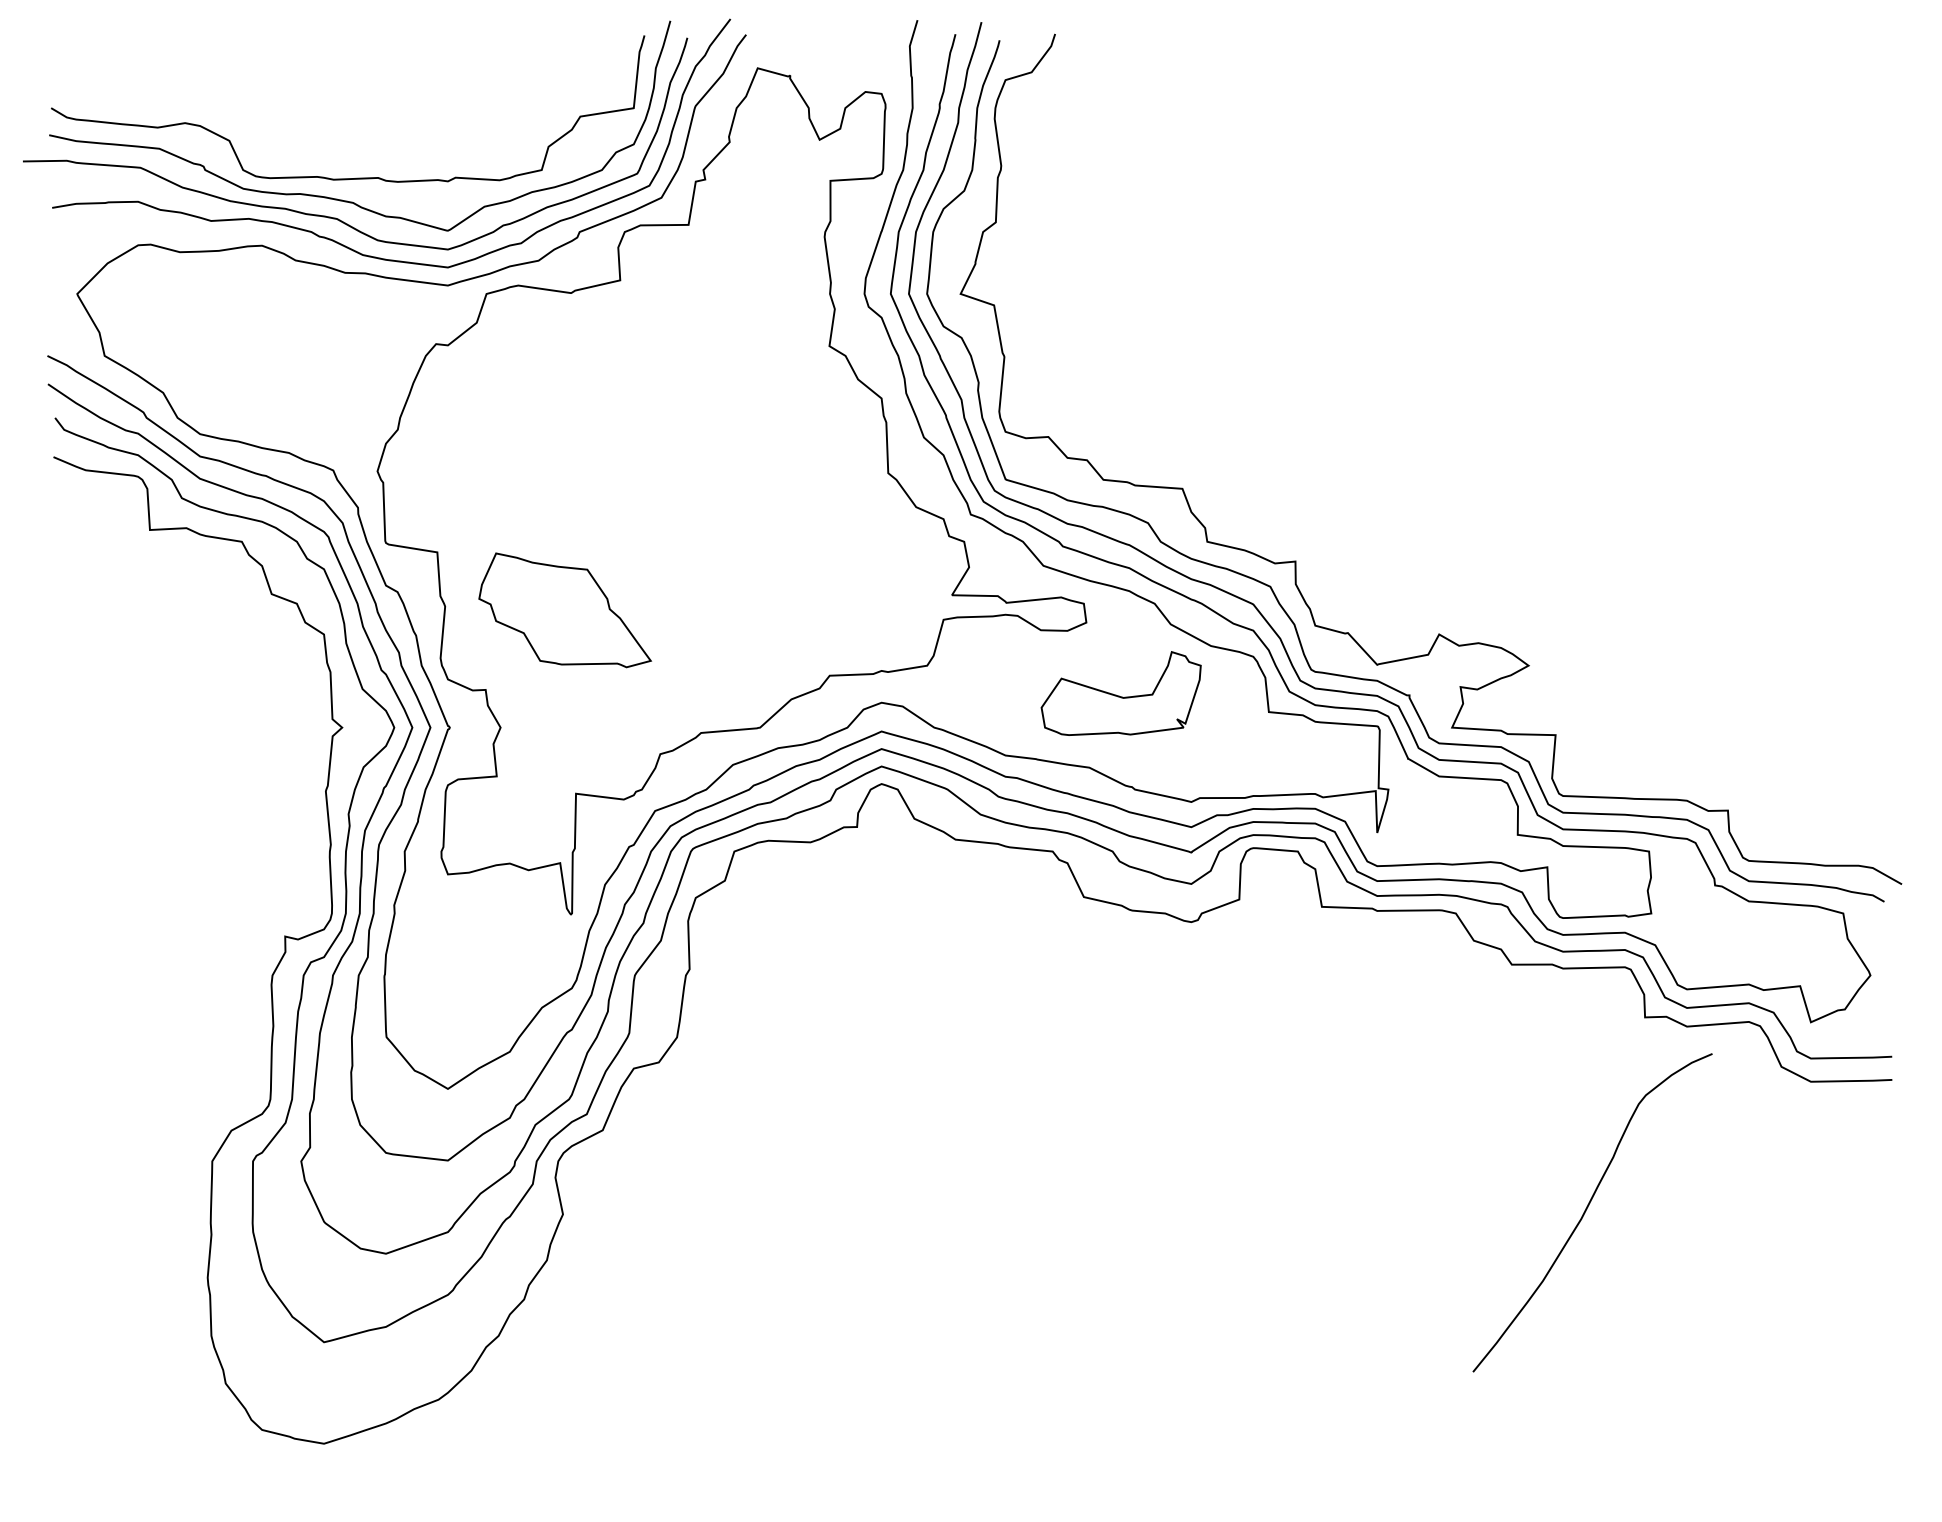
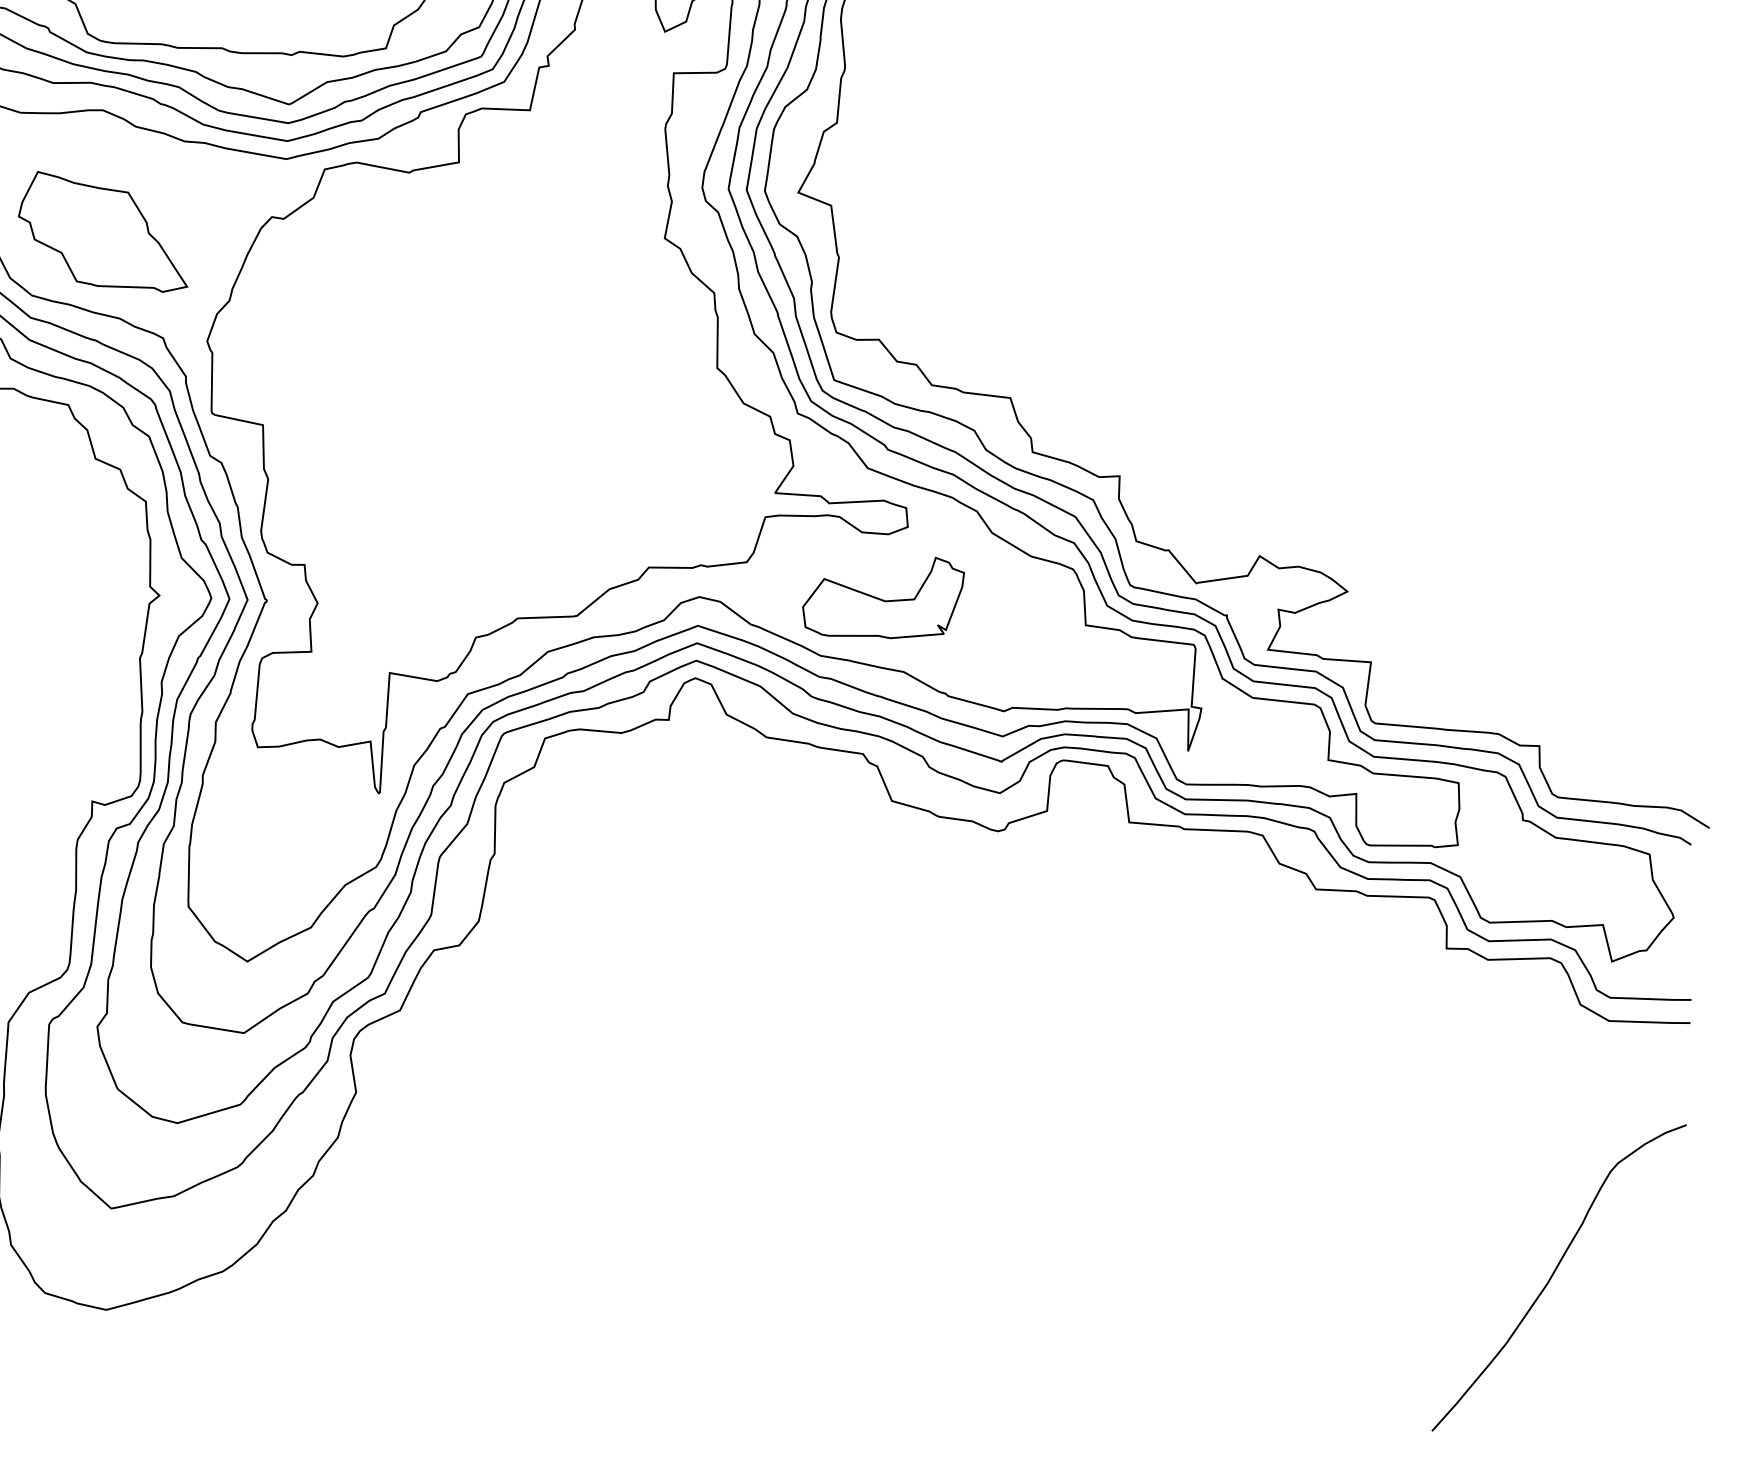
part: (565, 610) -> (104, 232), moved
part: (1120, 693) -> (882, 596), moved
curve: (1587, 1209) -> (1554, 1274), moved

